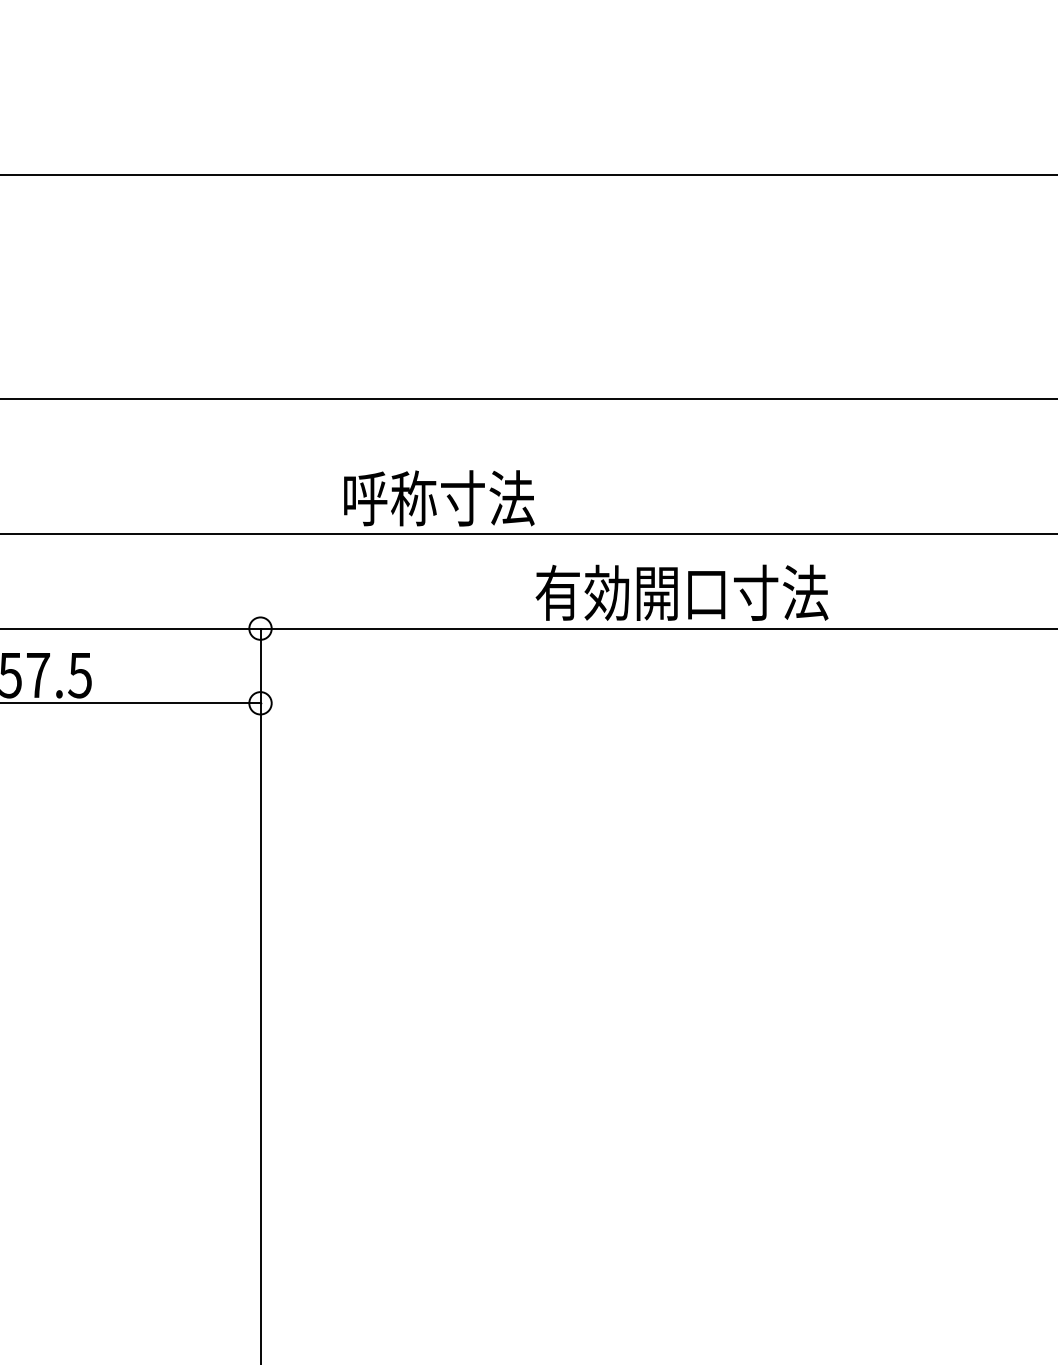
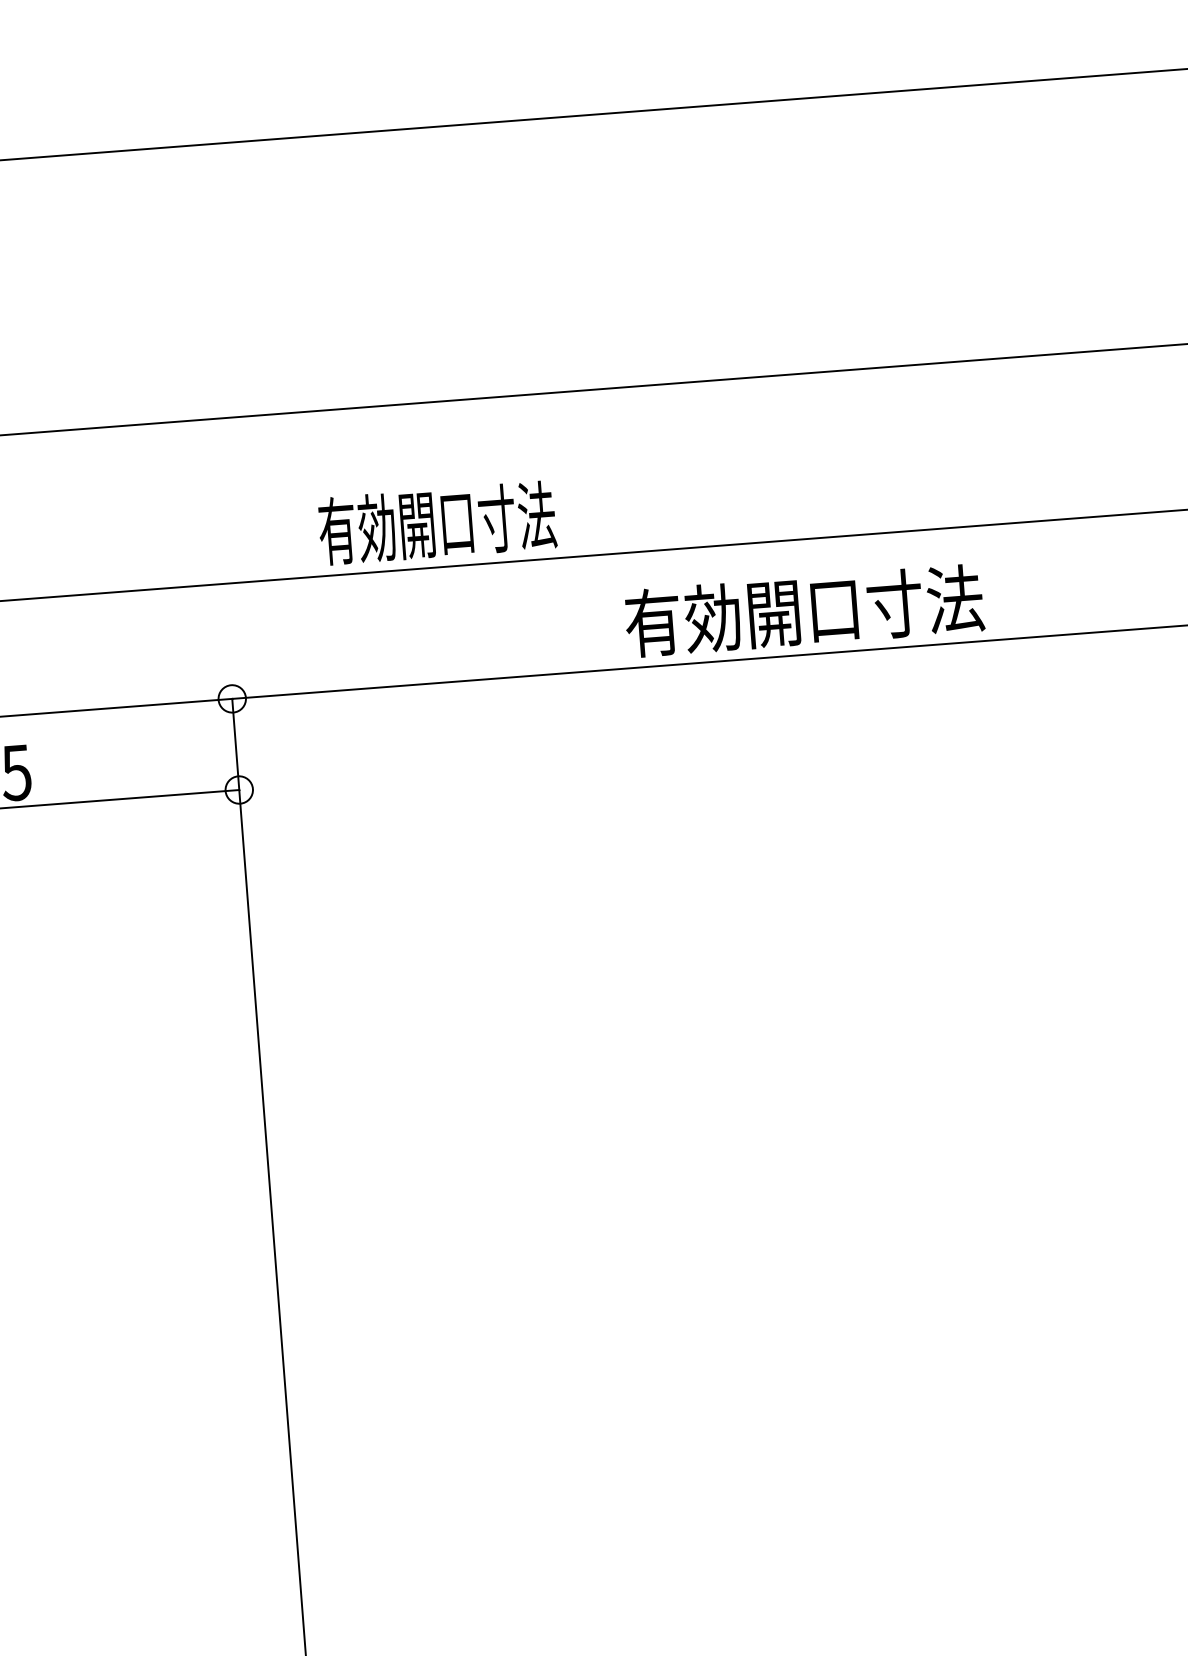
text: (438, 498) -> (437, 523), 呼称寸法 -> 有効開口寸法
text: (681, 592) -> (803, 610), moved

